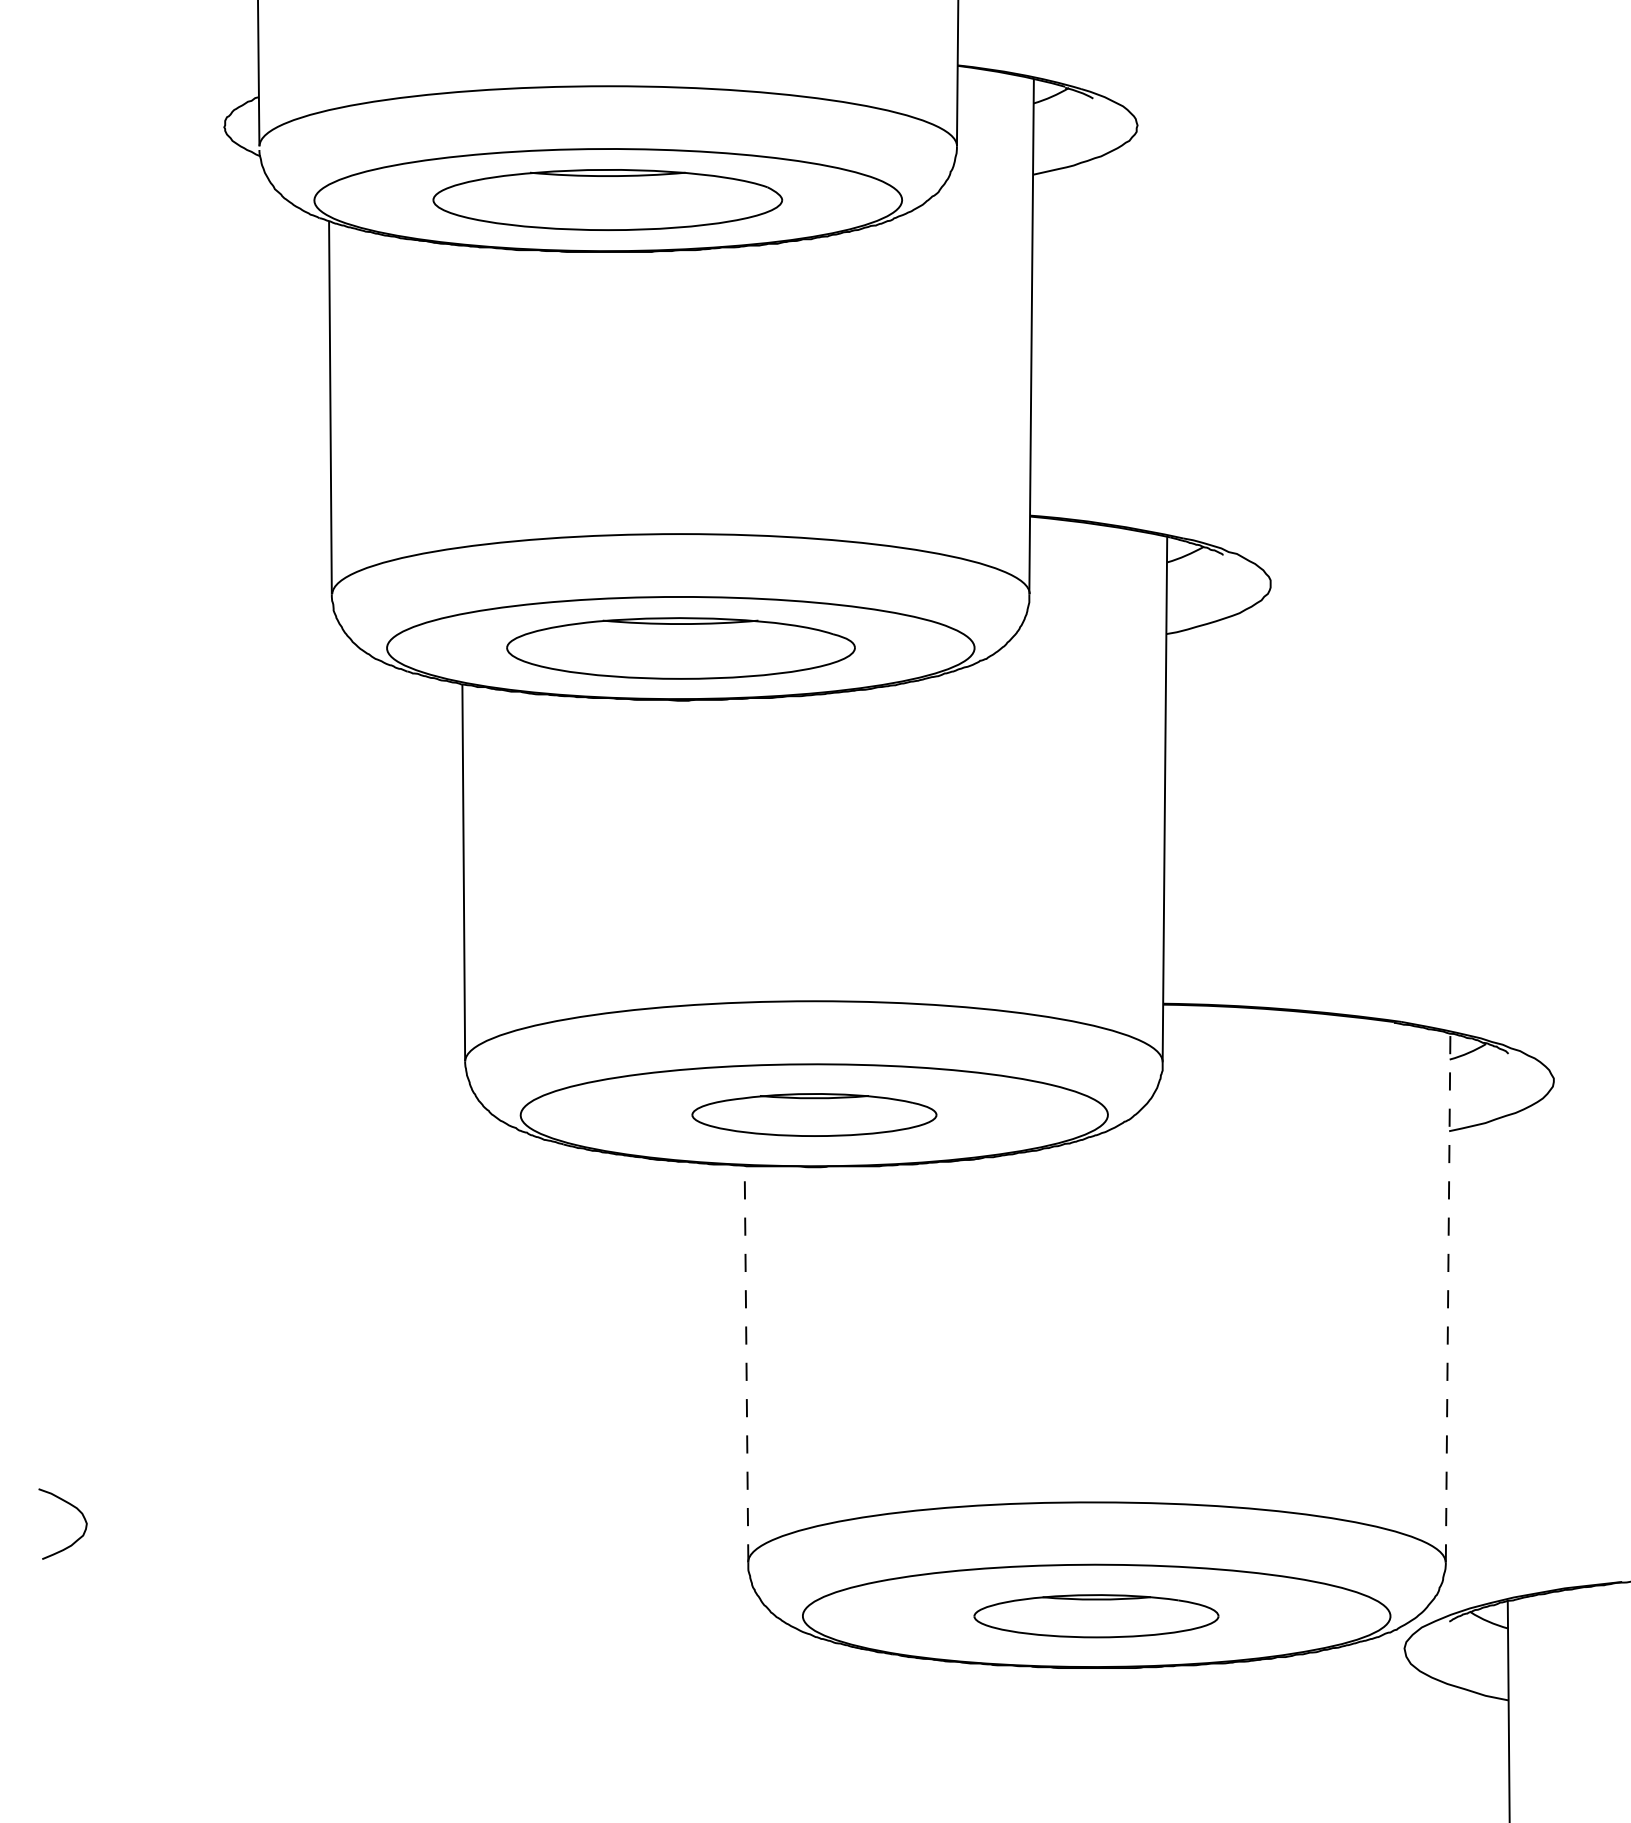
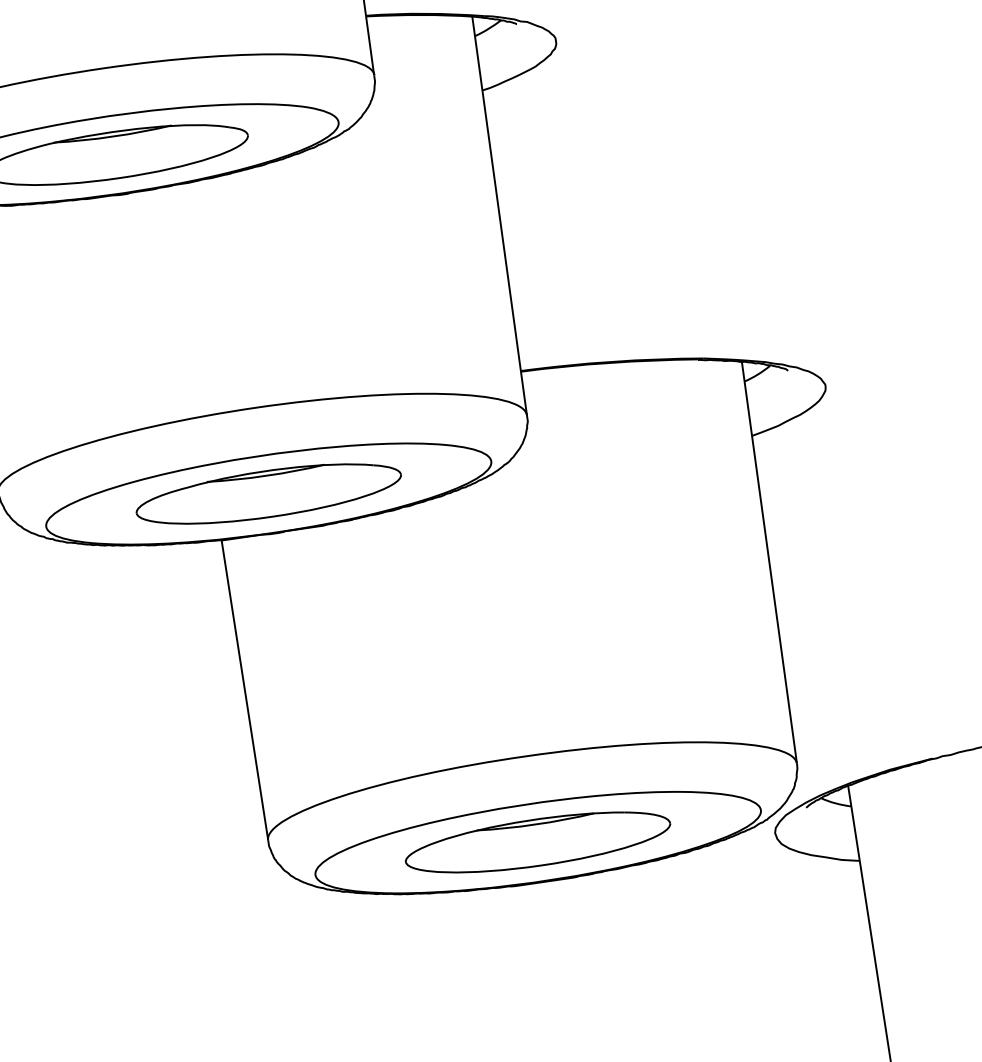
part: (814, 1114) -> (268, 493), size x1.43
line: (1448, 1297) -> (769, 562), dashed -> solid
line: (746, 1363) -> (244, 689), dashed -> solid
part: (1096, 1616) -> (538, 842), size x1.43

